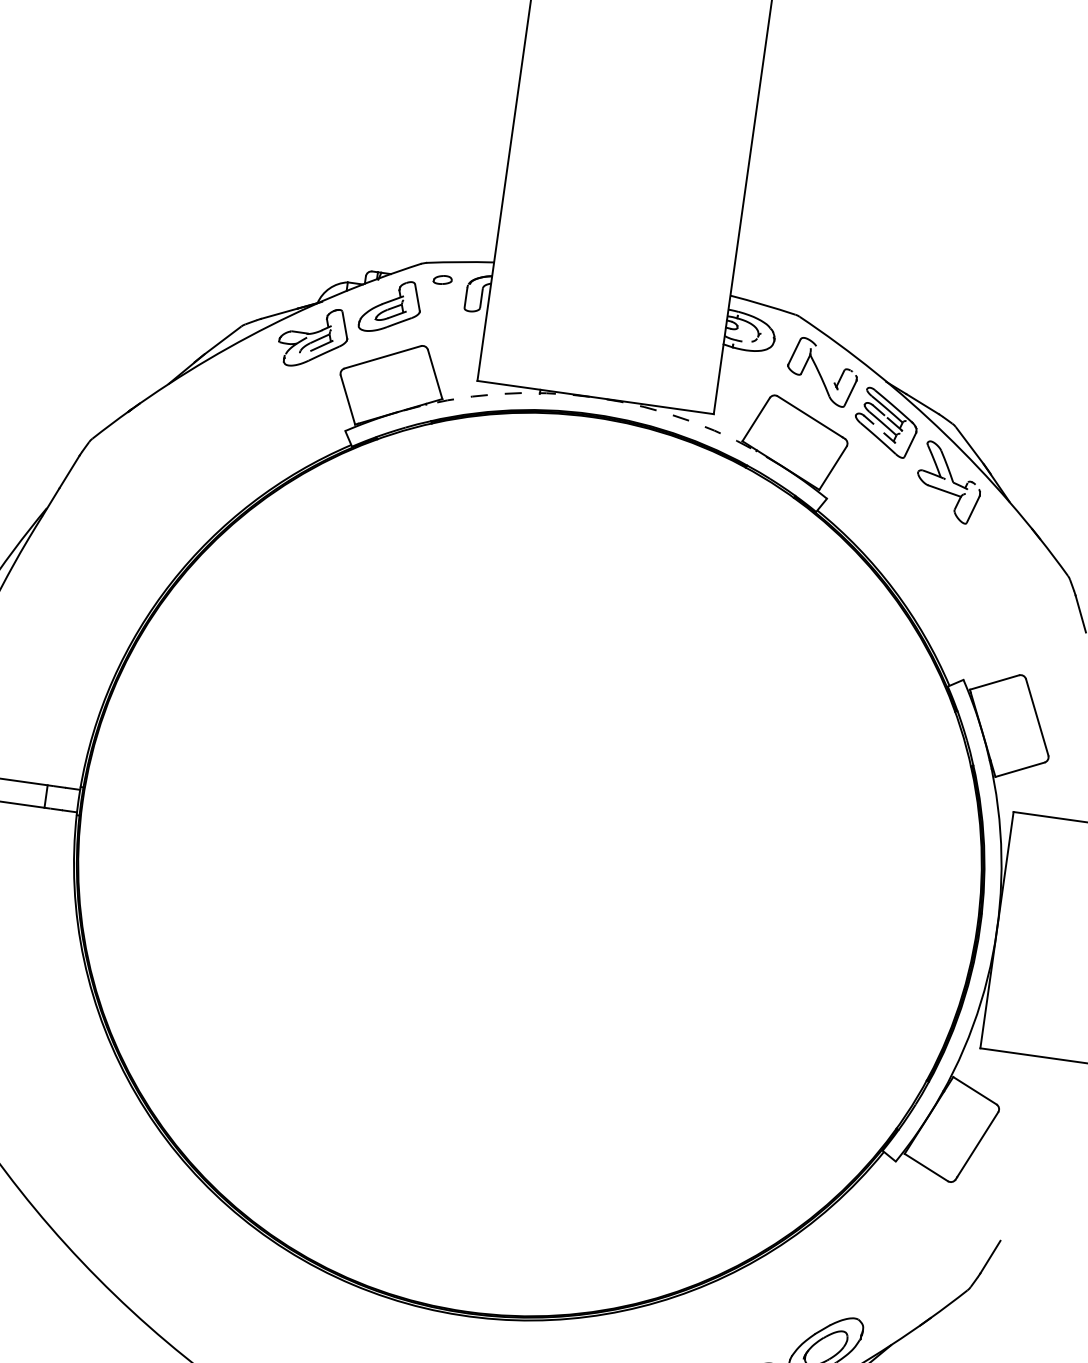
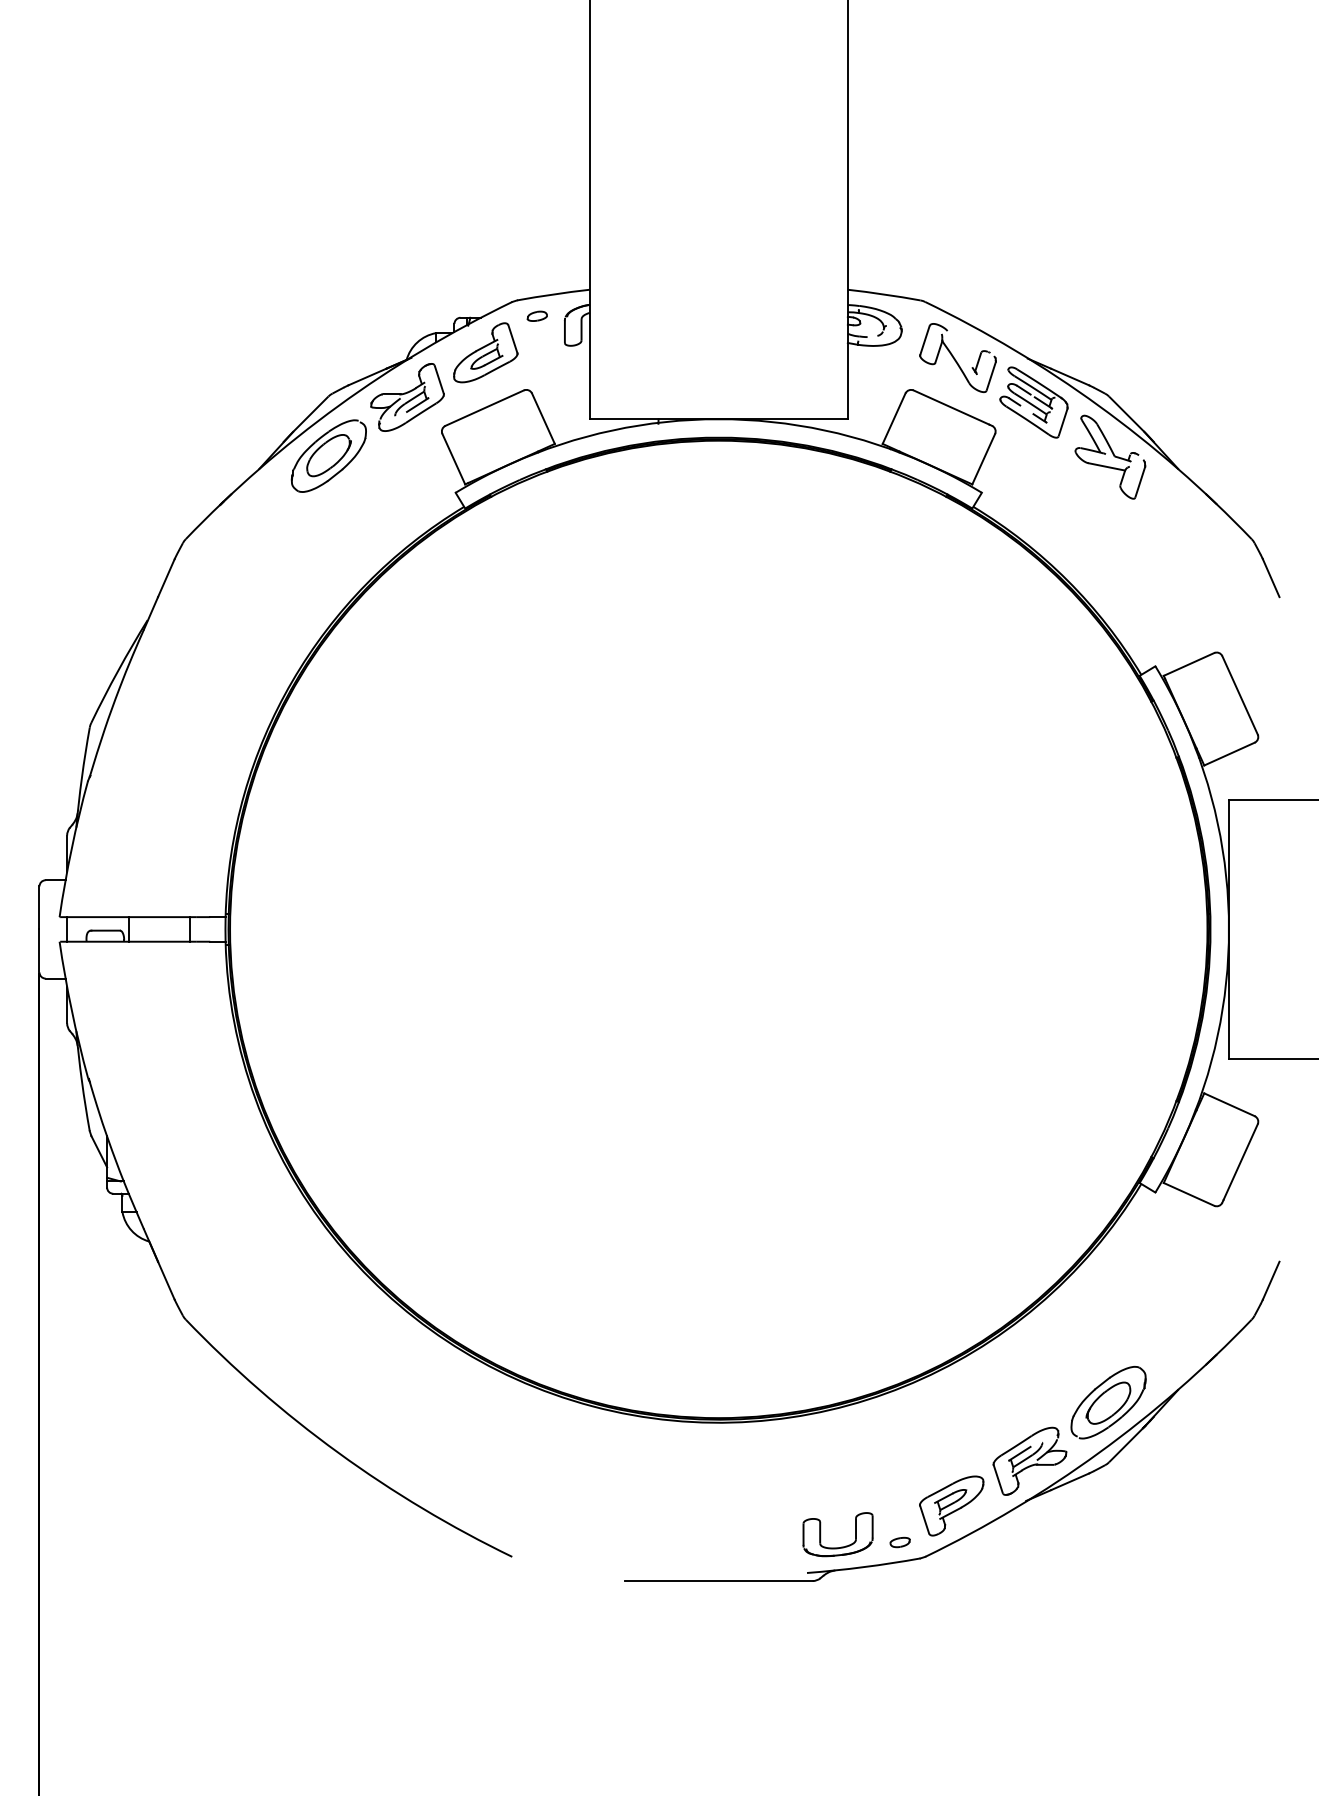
part: (233, 380) -> (328, 455), added
arc: (595, 397) -> (718, 419), dashed -> solid

